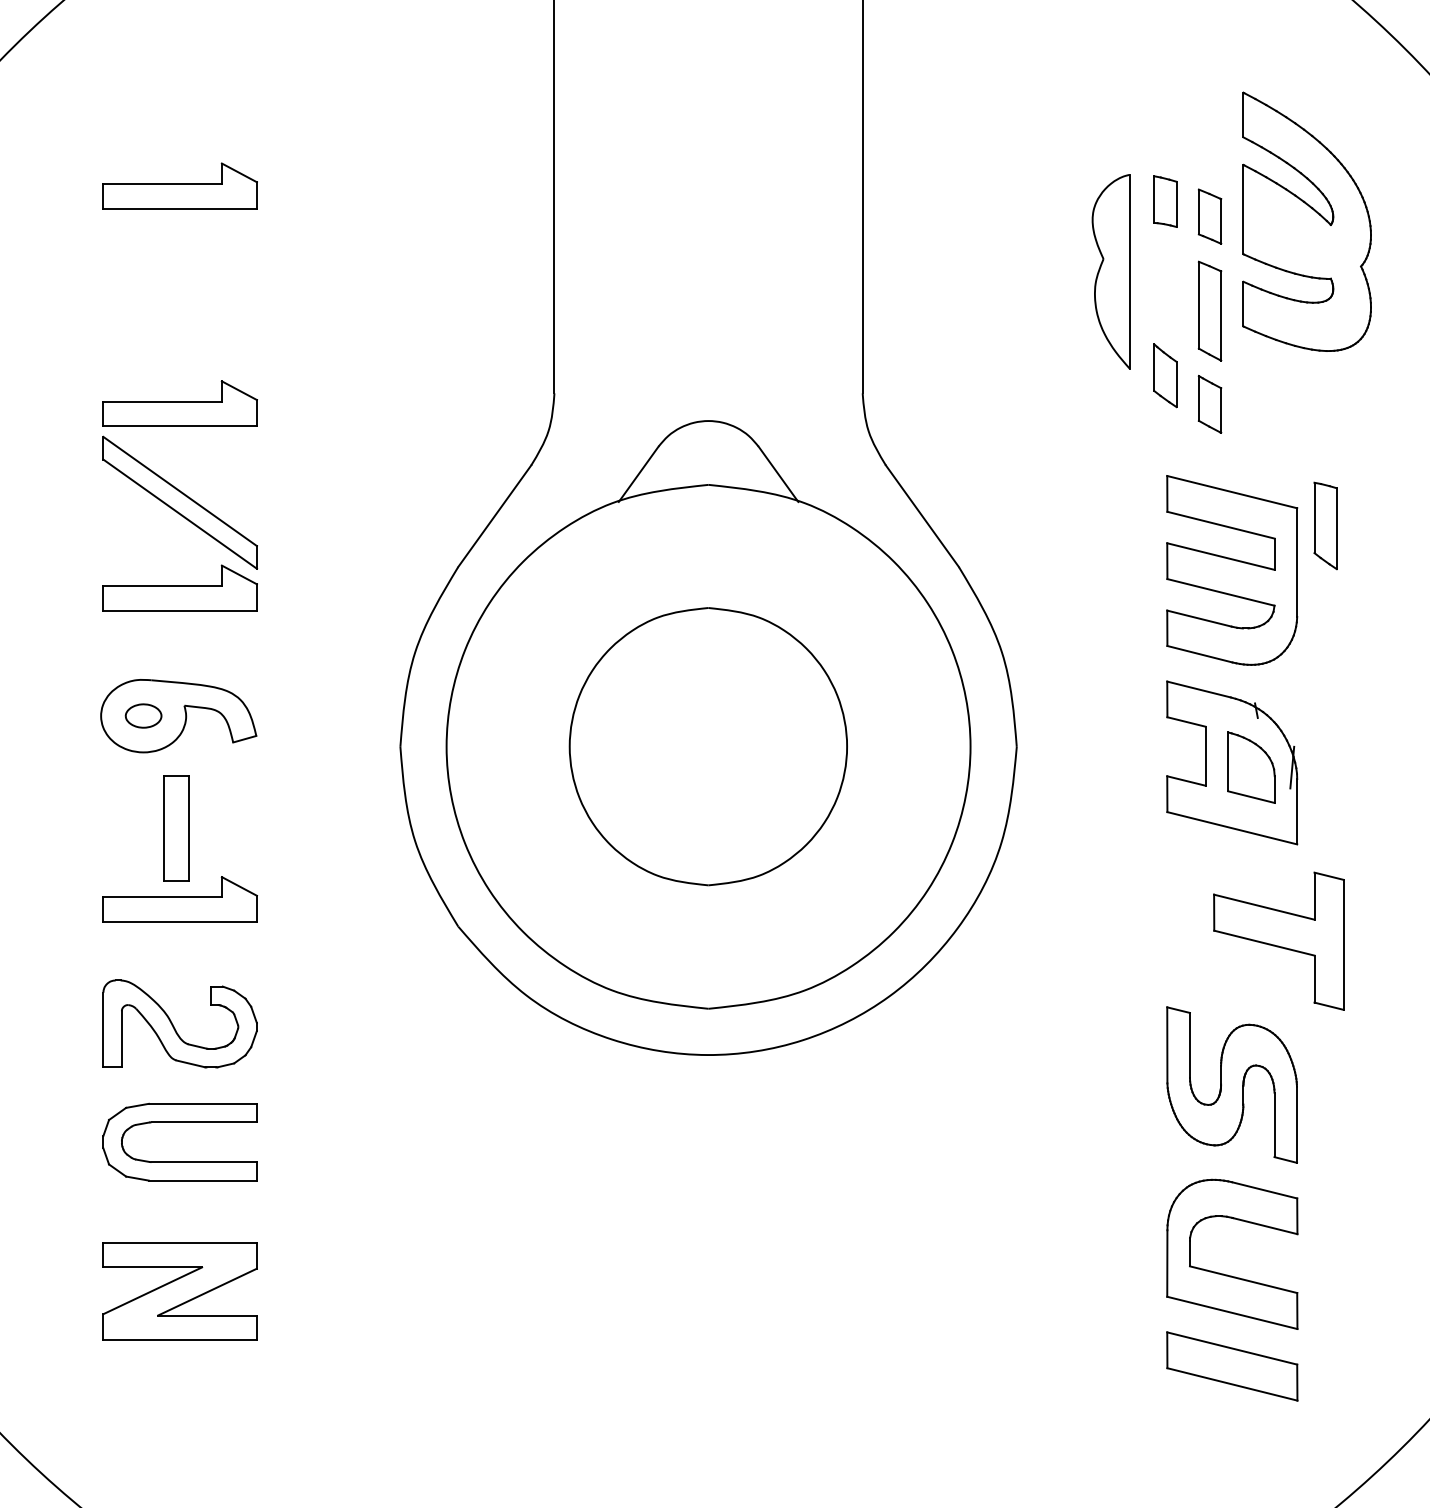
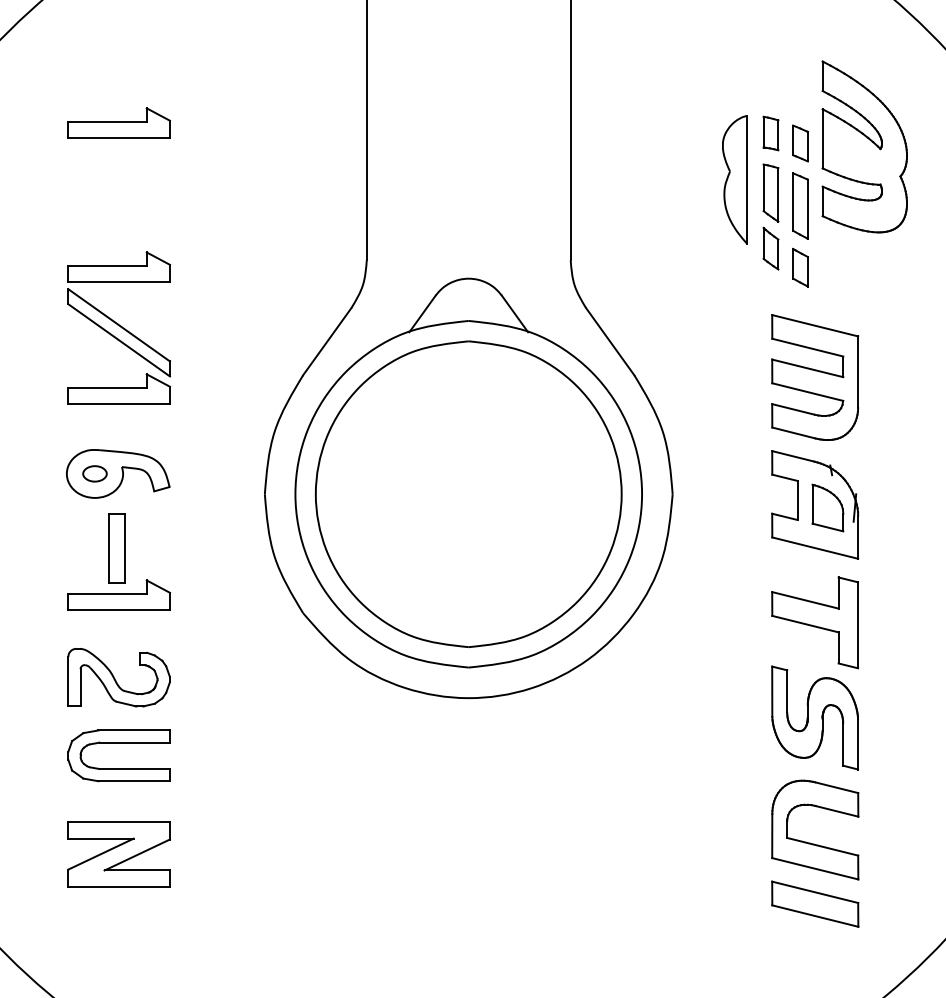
part: (1324, 525) -> (770, 192), moved
part: (708, 745) -> (468, 493), size x1.67
part: (1278, 940) -> (814, 622), moved

